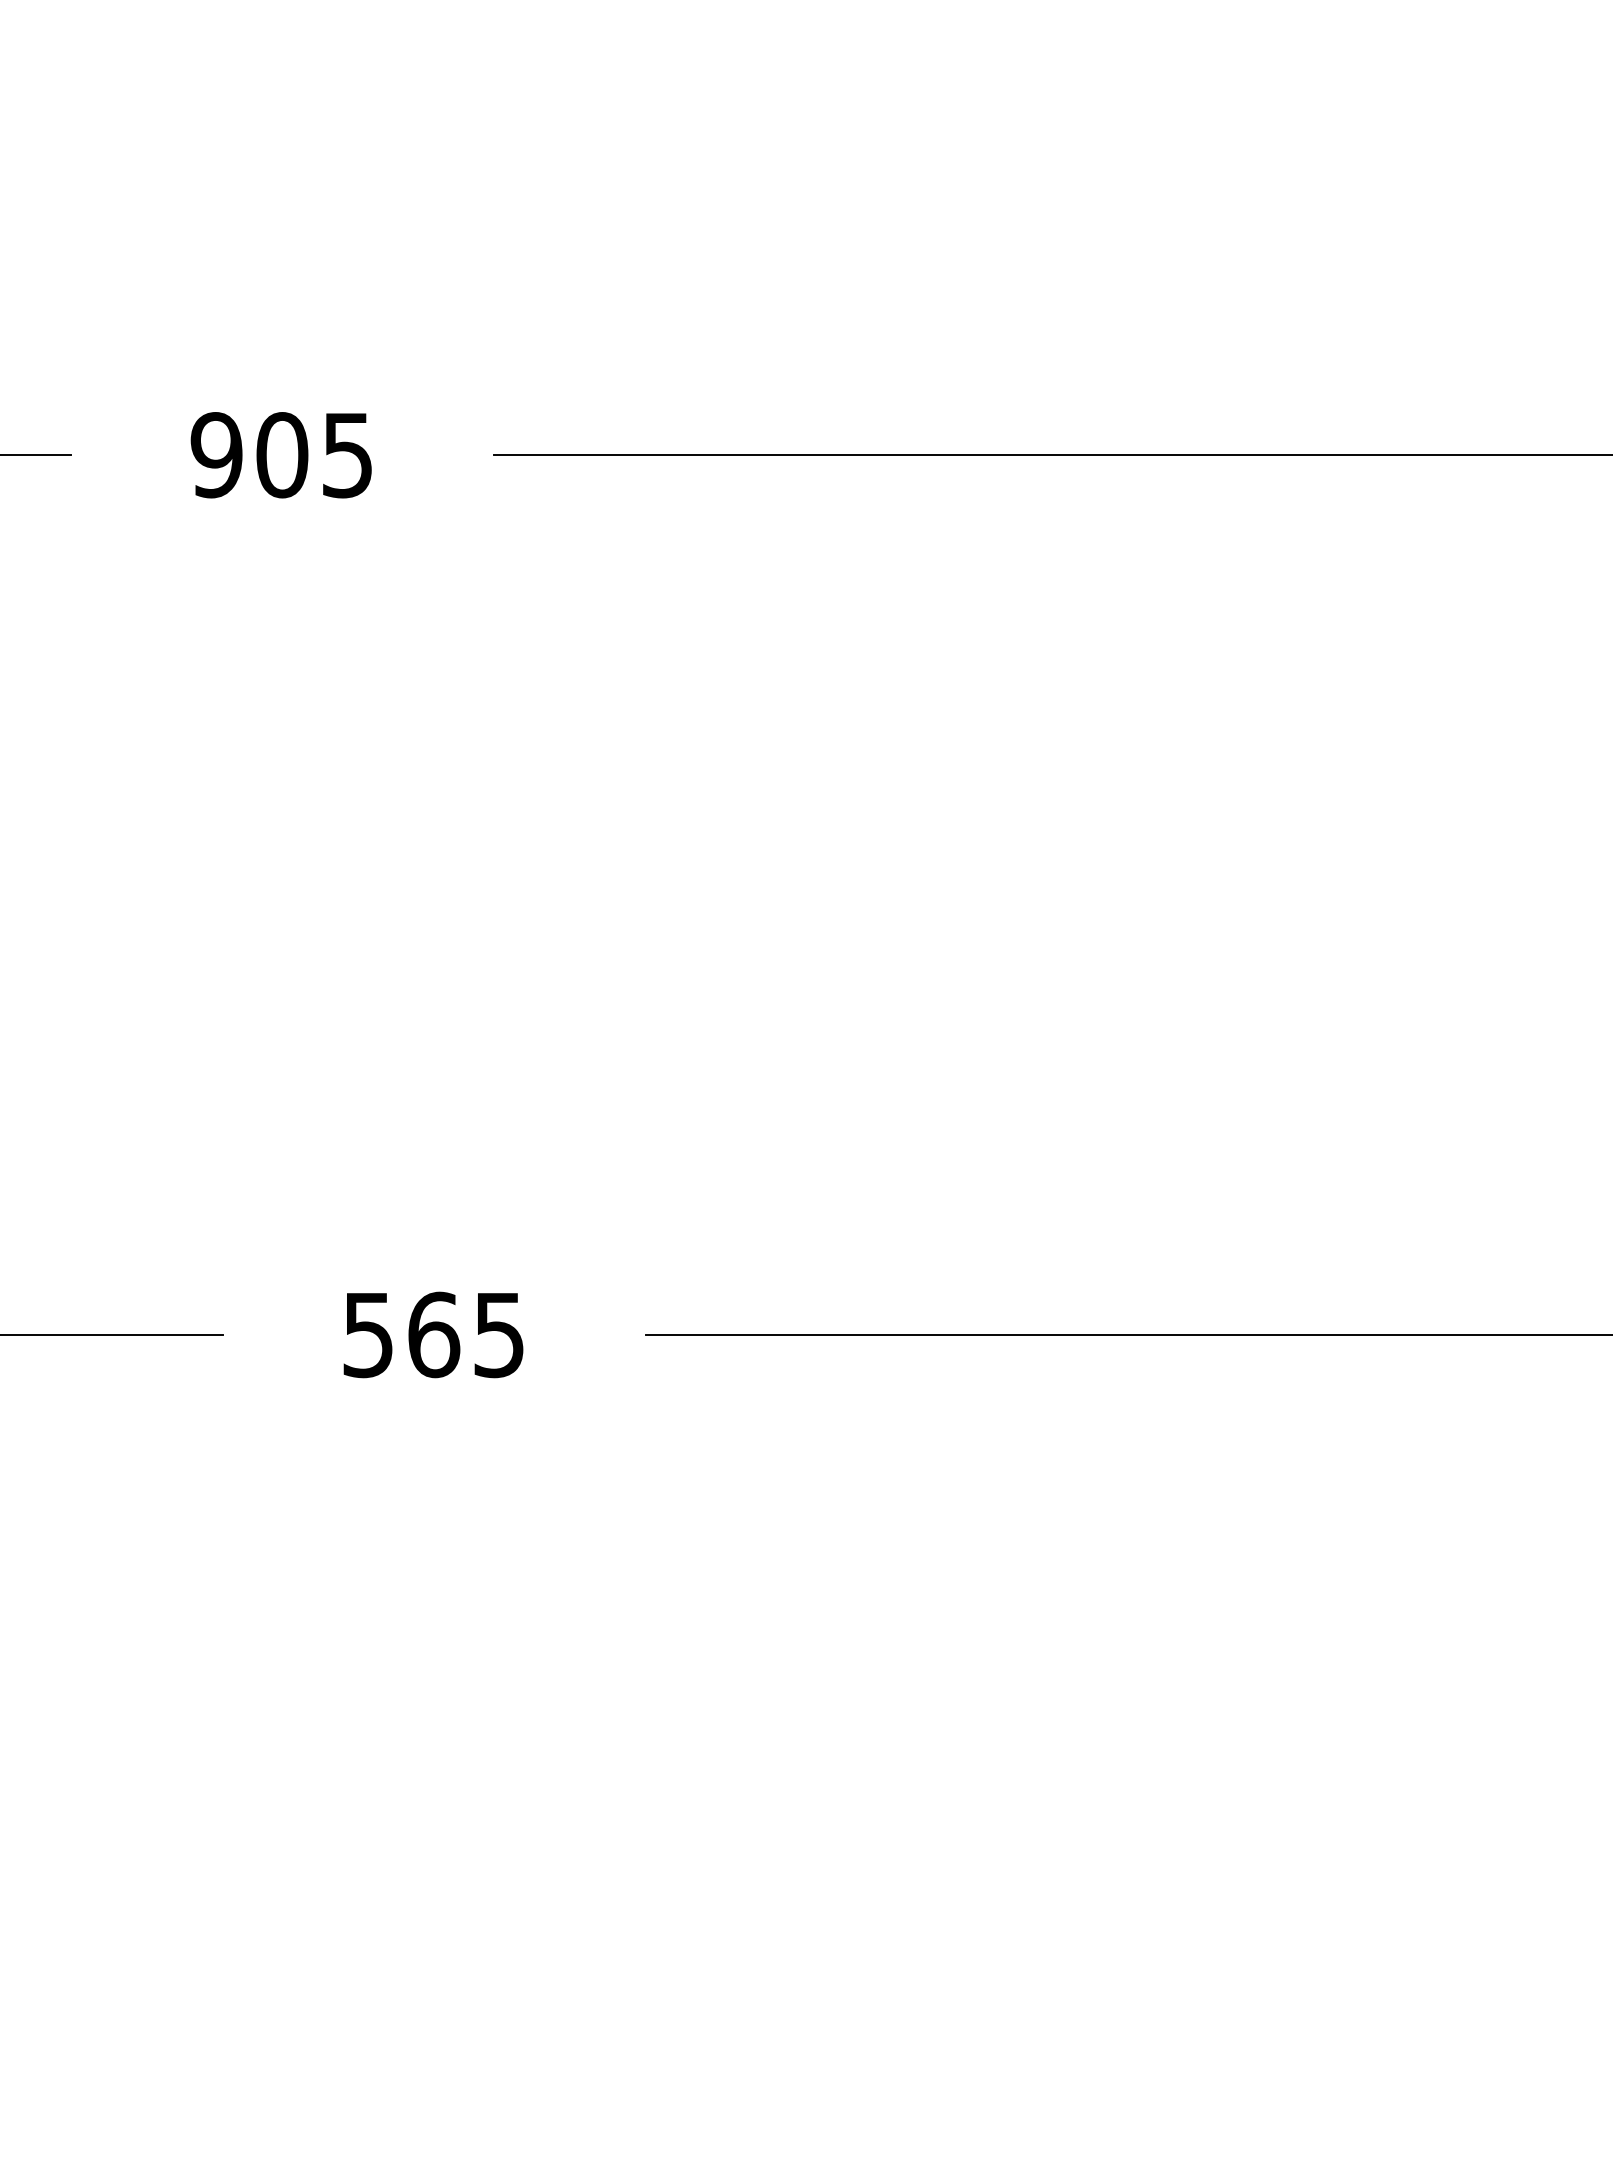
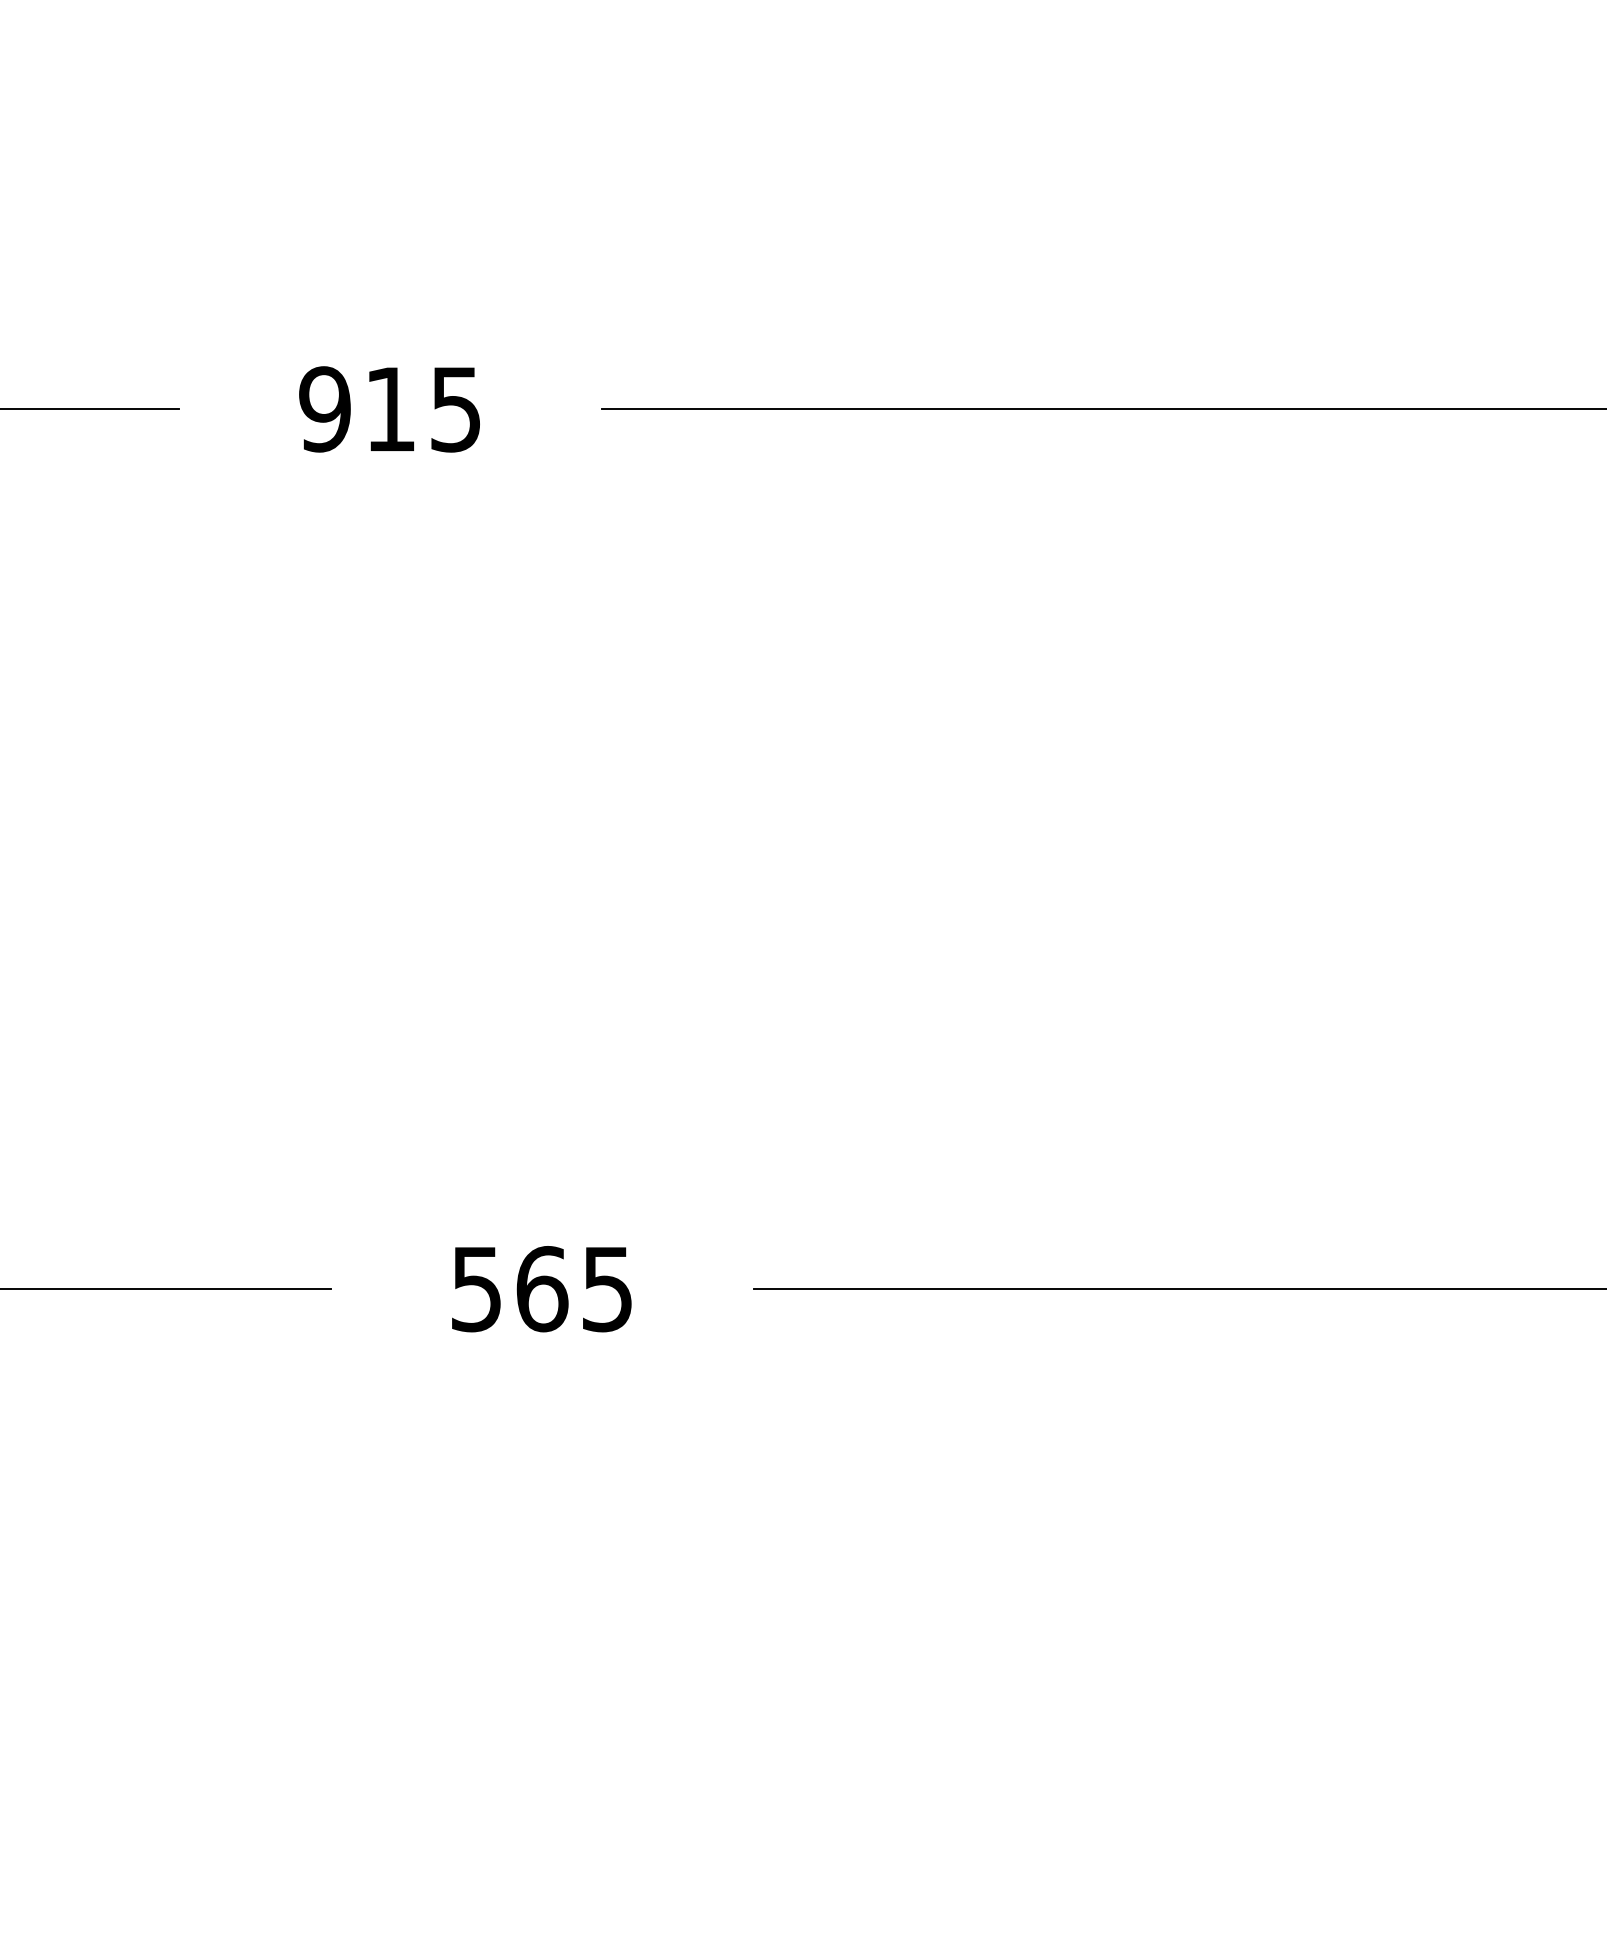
text: (282, 455) -> (390, 409), 905 -> 915

